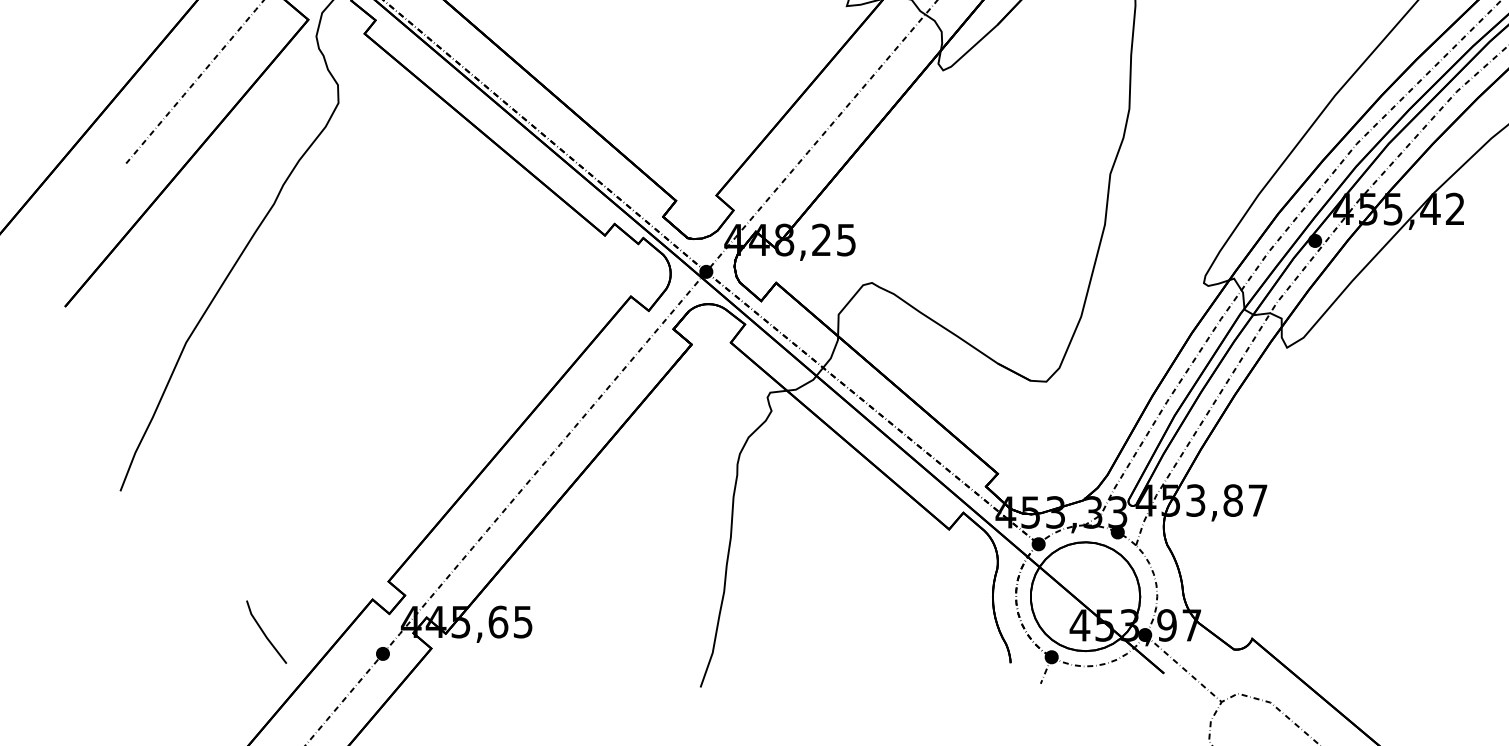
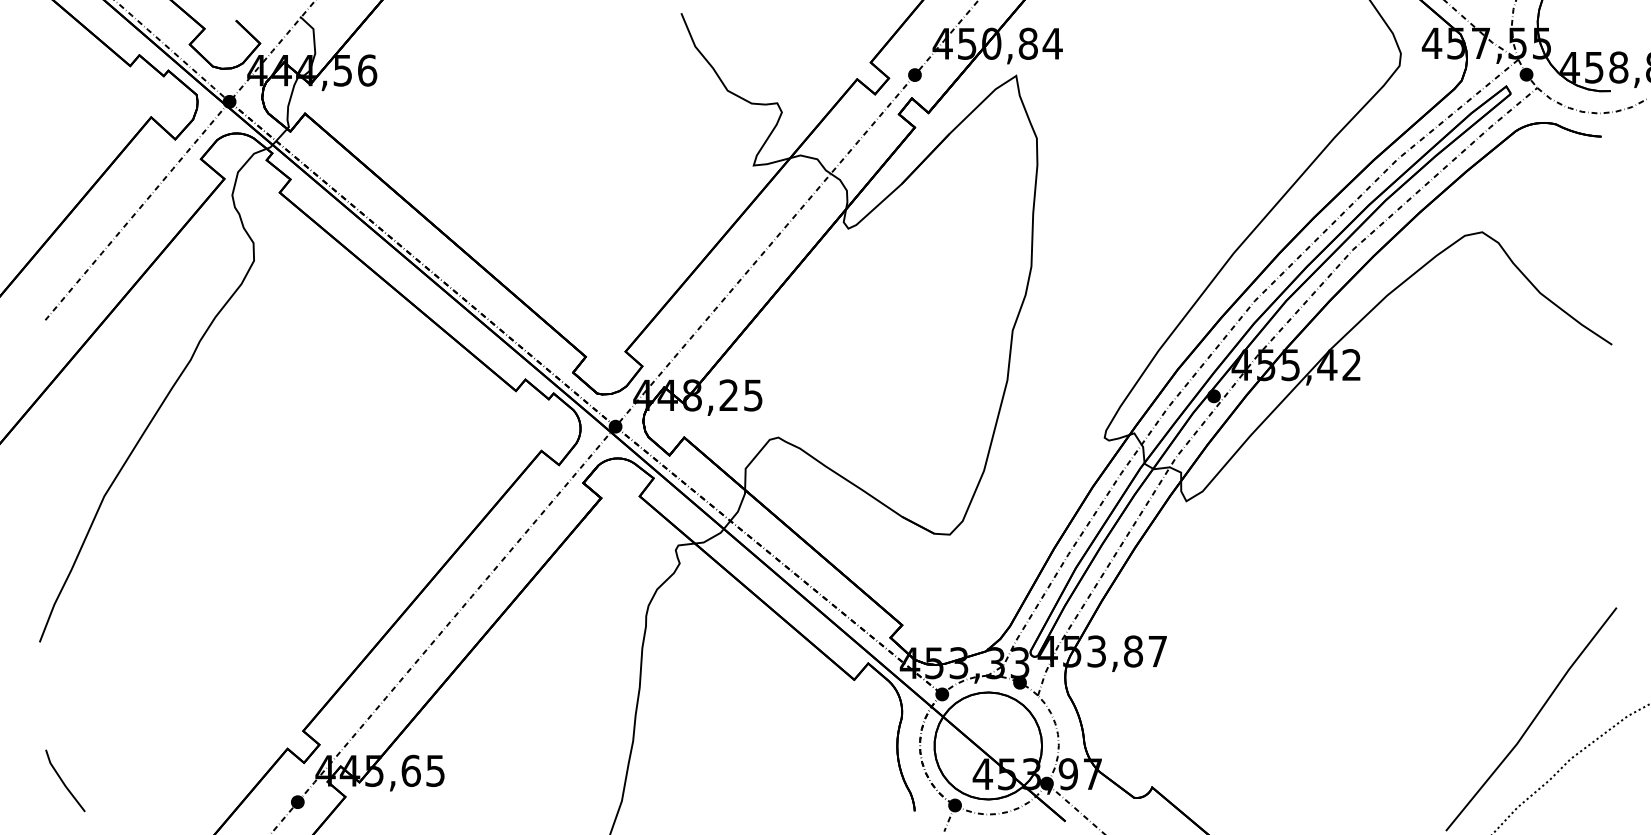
line: (264, 632) -> (63, 781), moved

